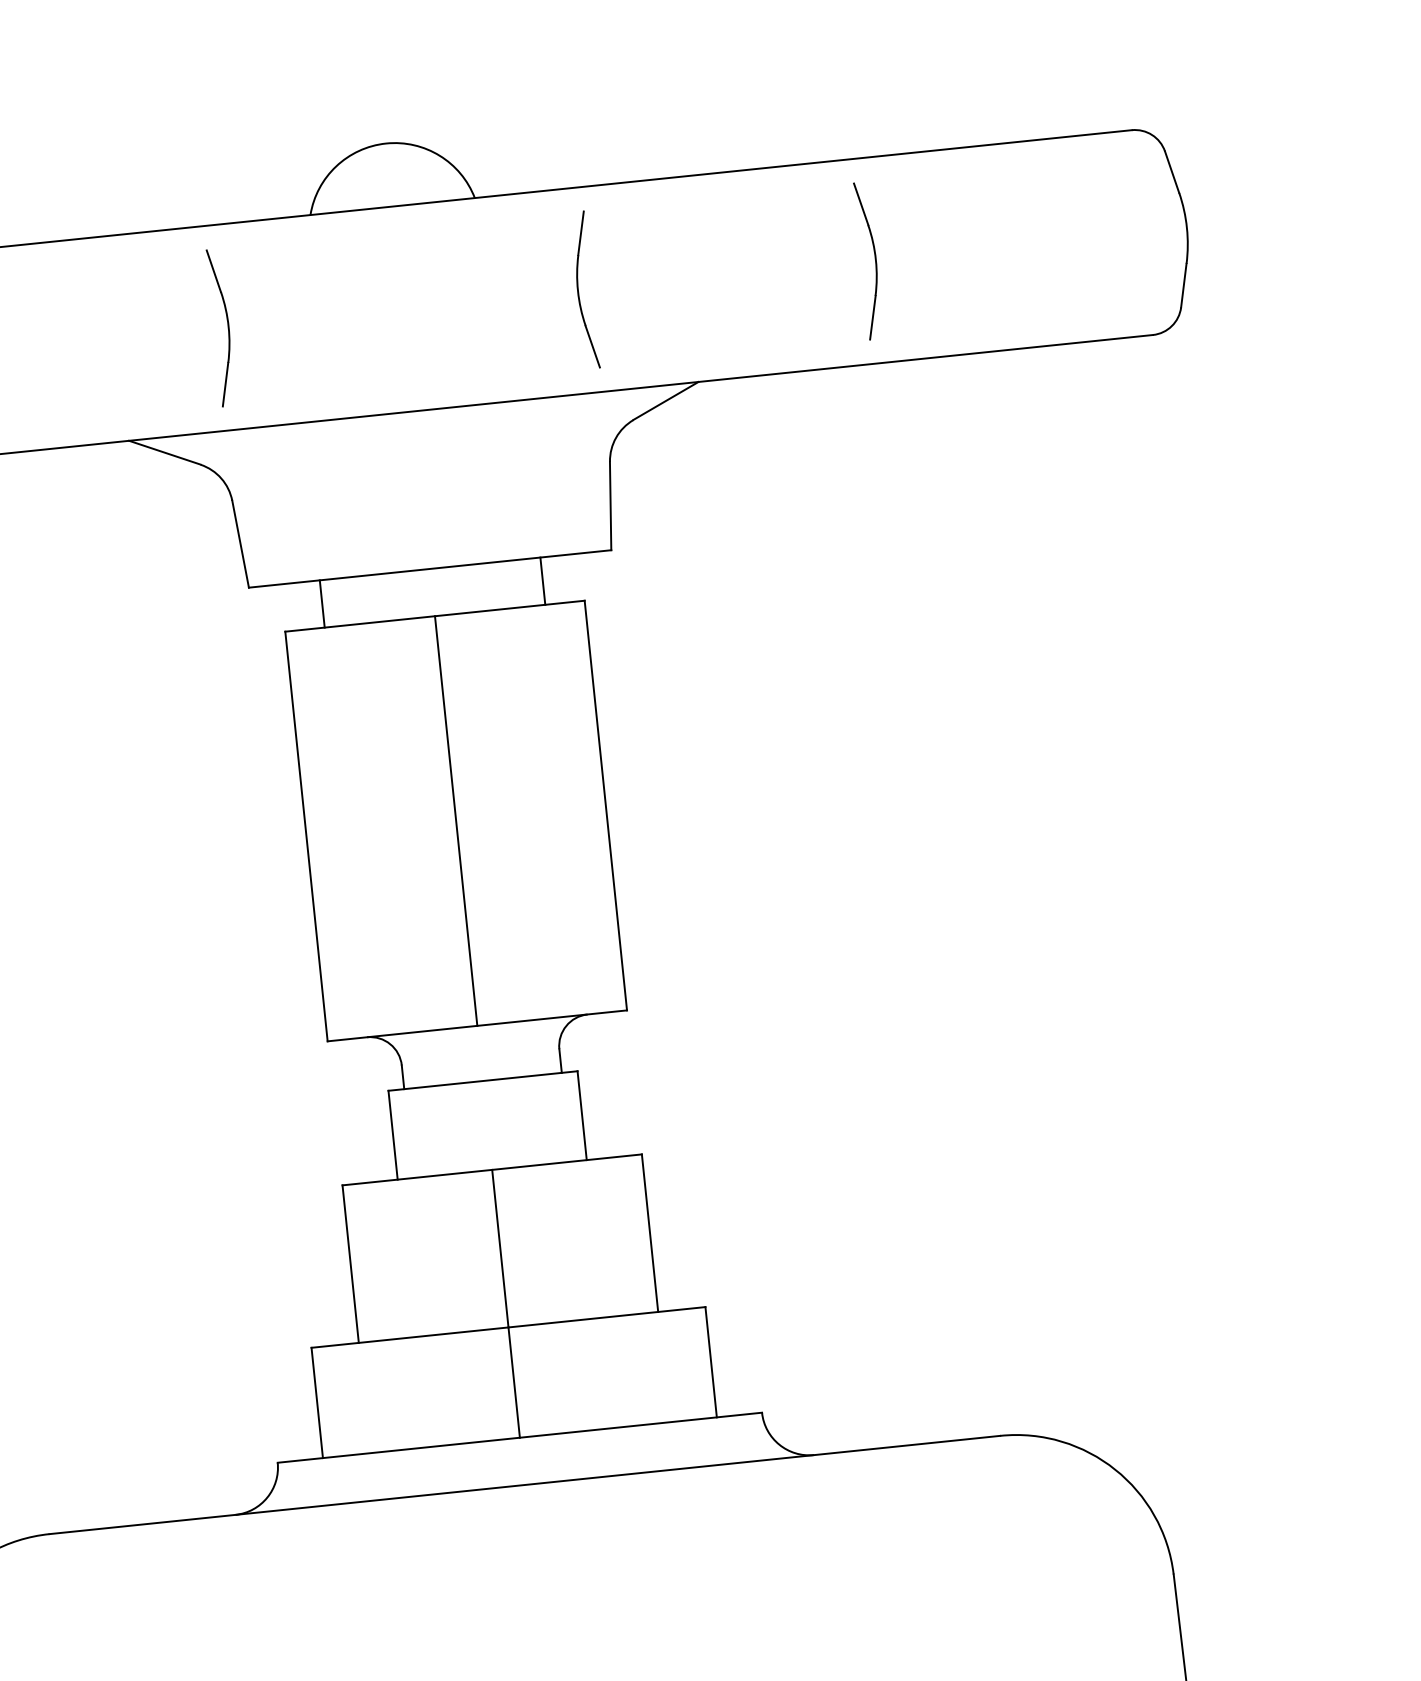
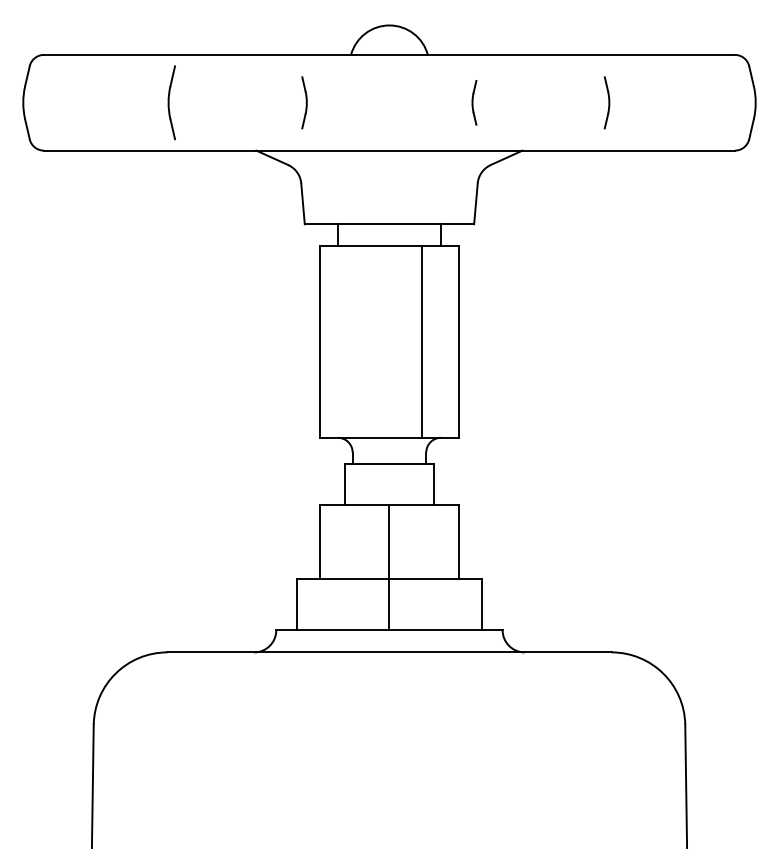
part: (867, 260) -> (606, 102), size x0.7
part: (585, 289) -> (474, 102), size x0.6
part: (221, 327) -> (304, 102), size x0.7
line: (456, 819) -> (422, 341), moved

